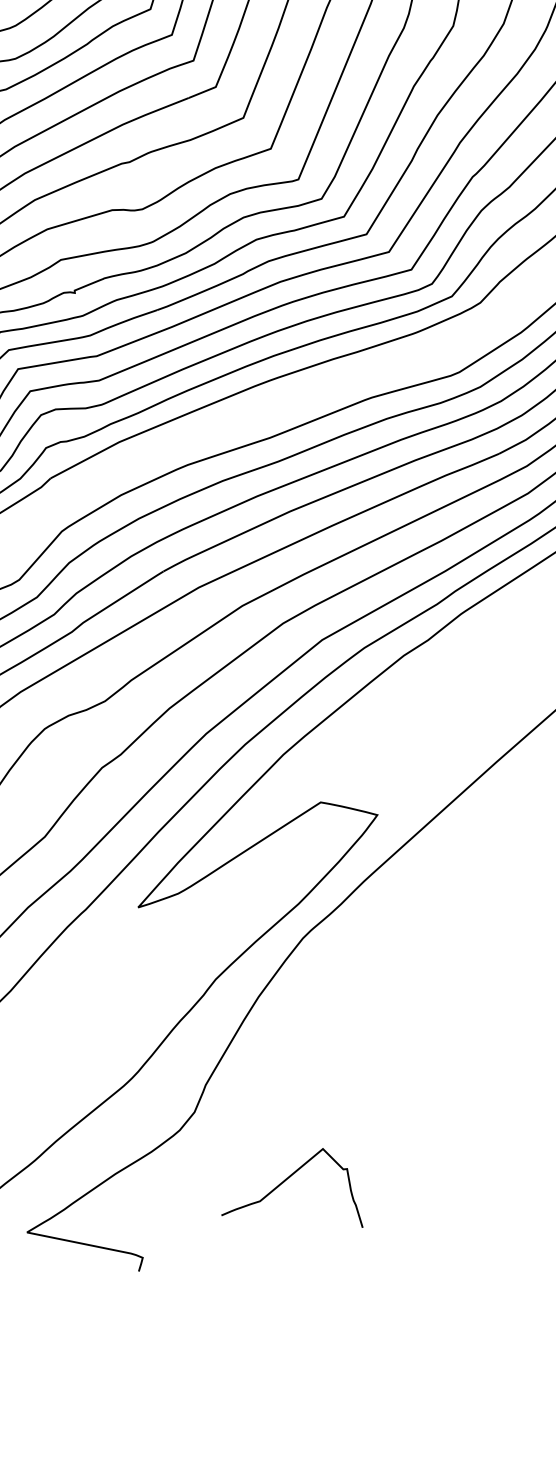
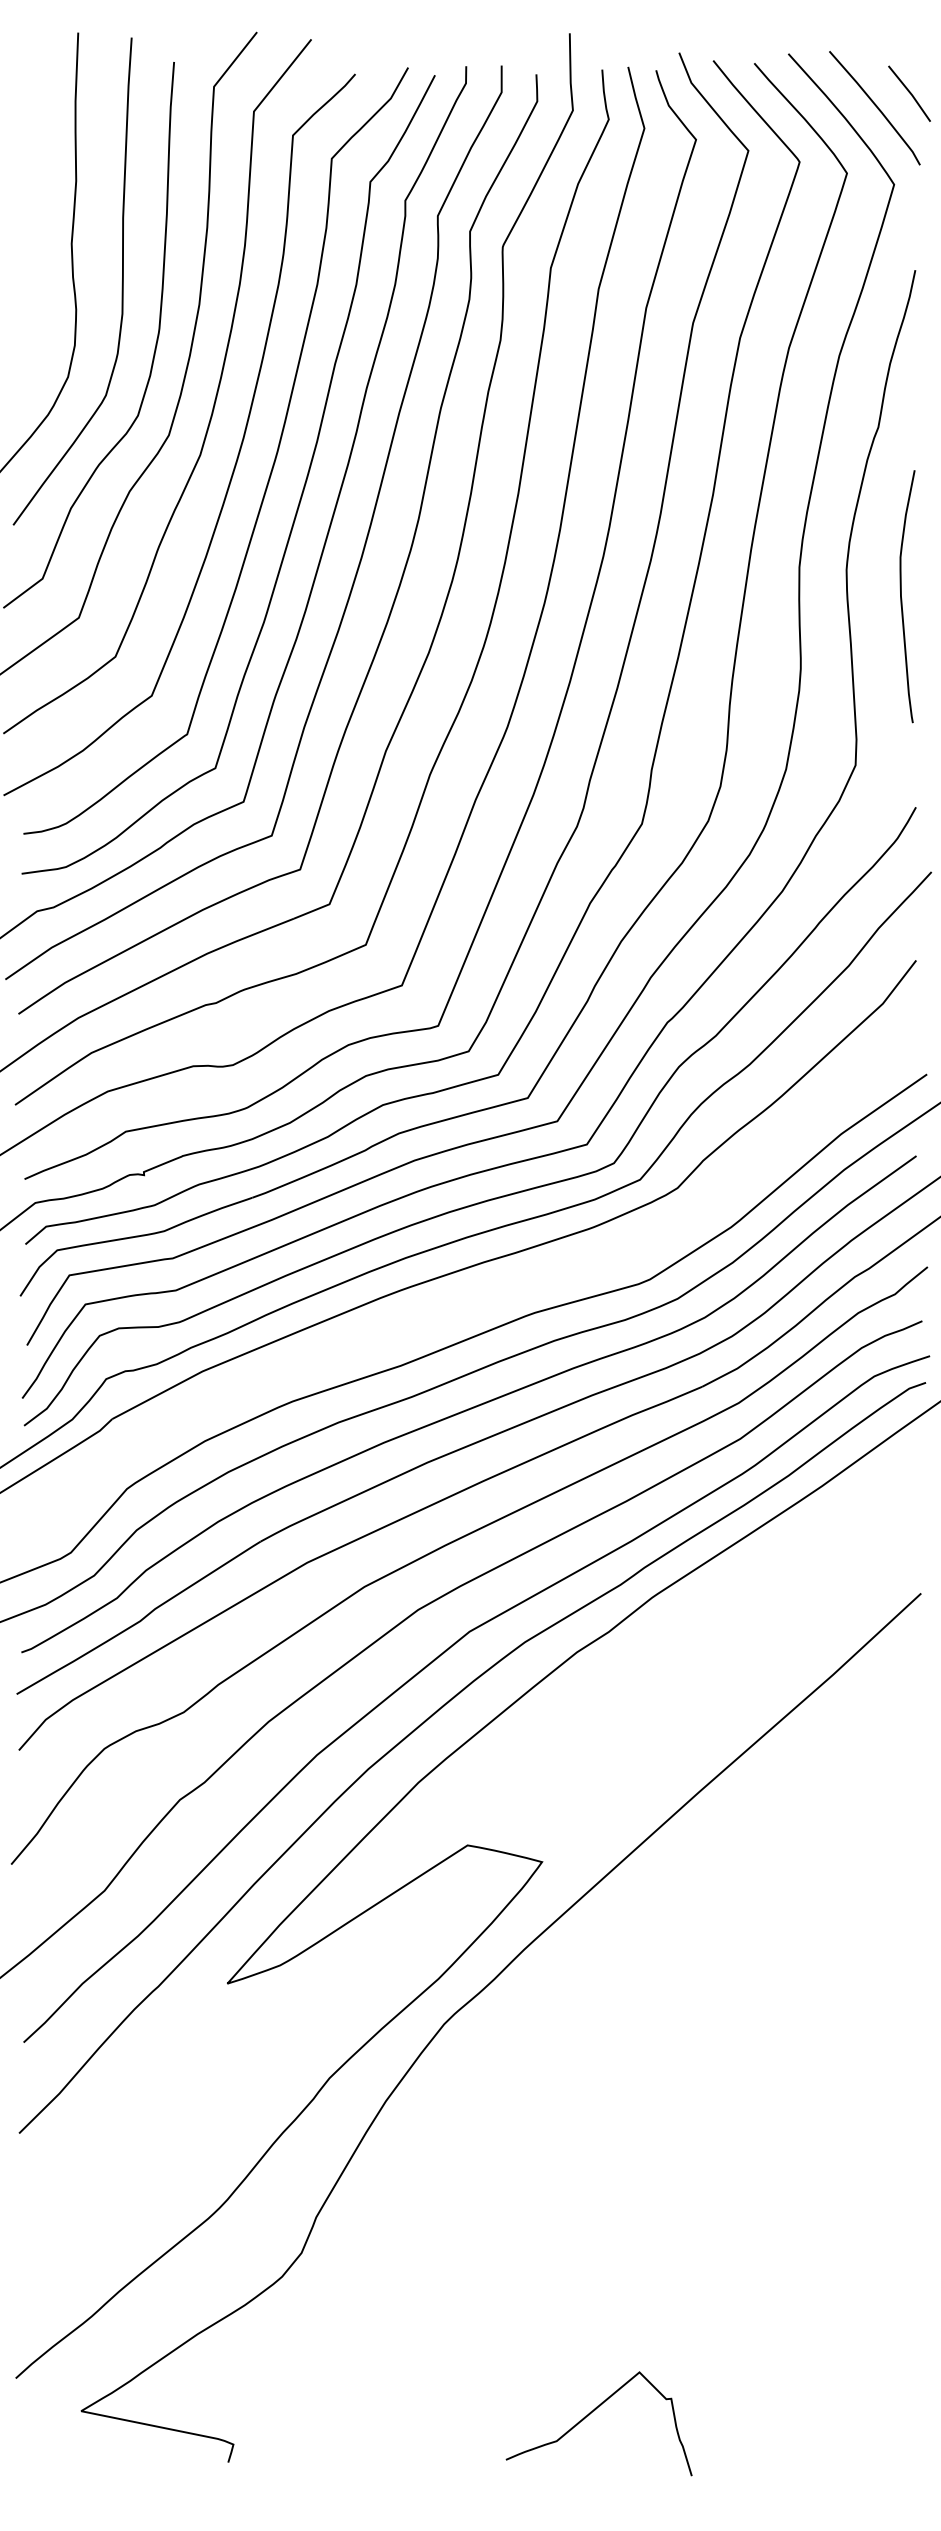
curve: (285, 1181) -> (590, 2414), moved

